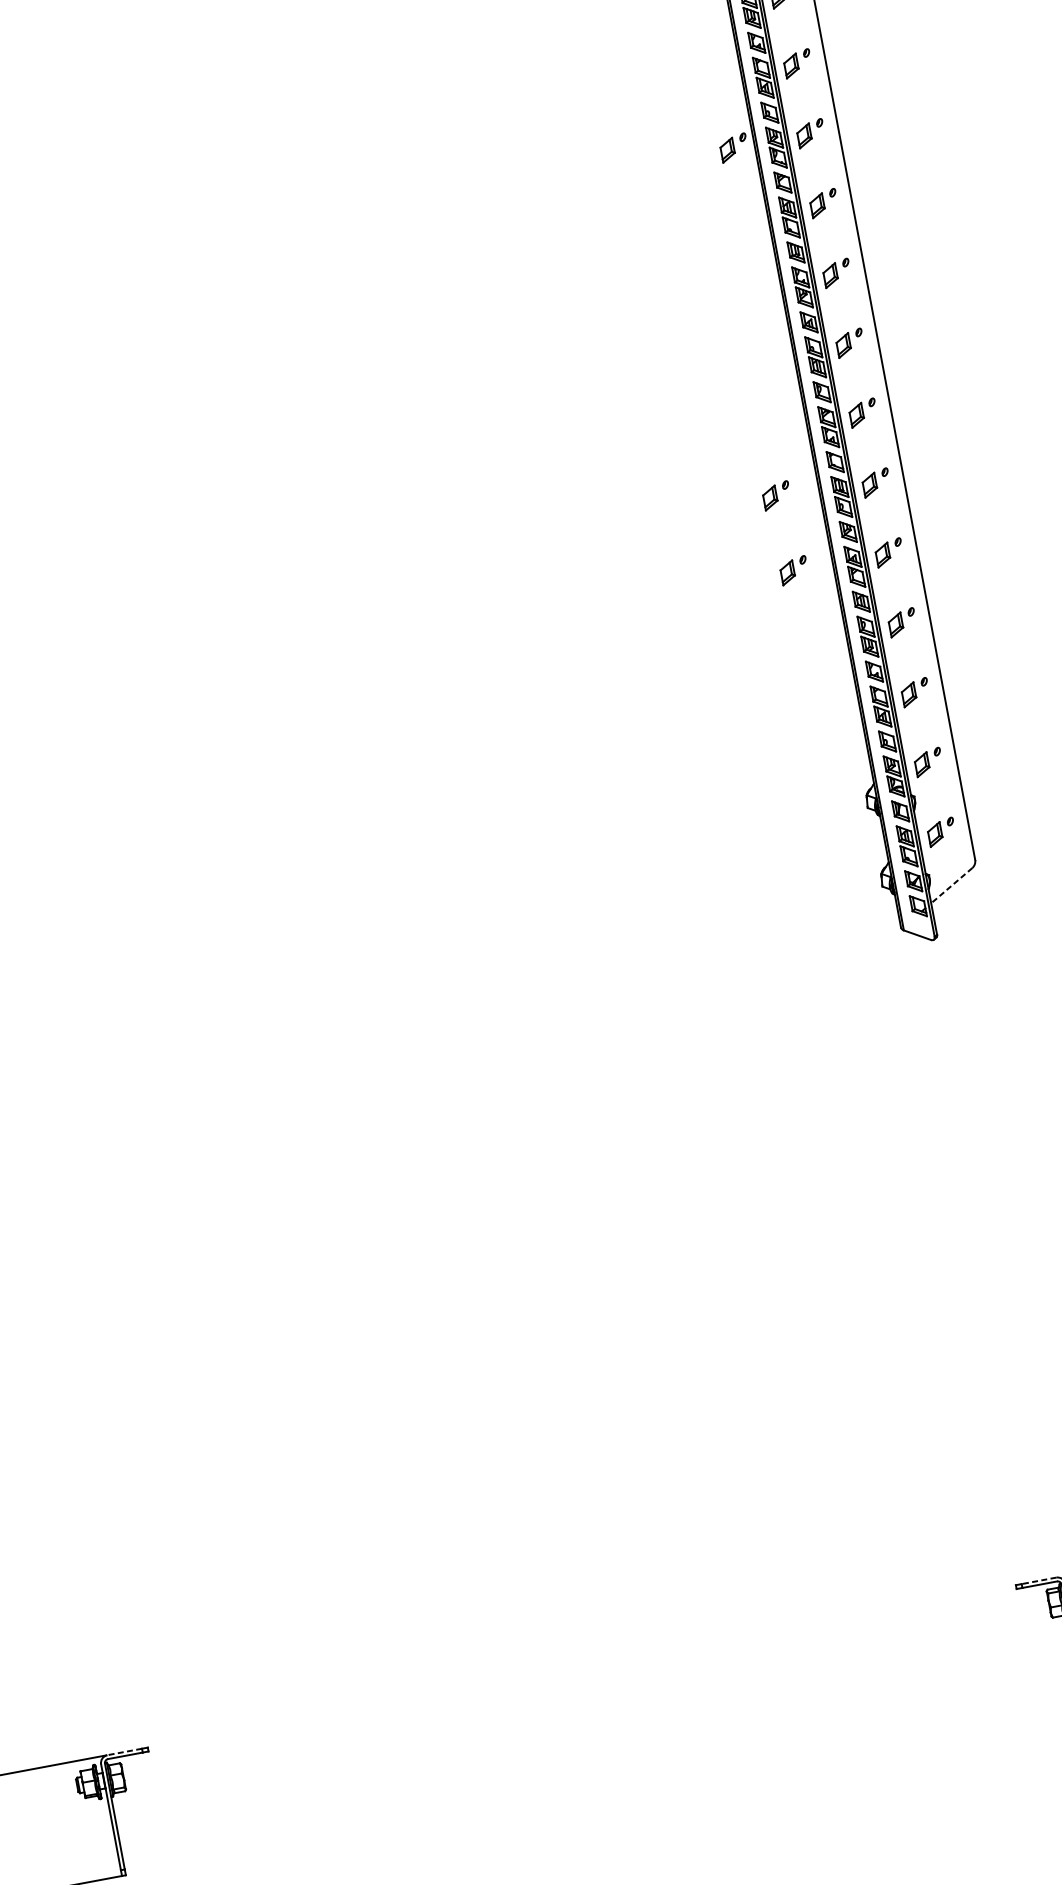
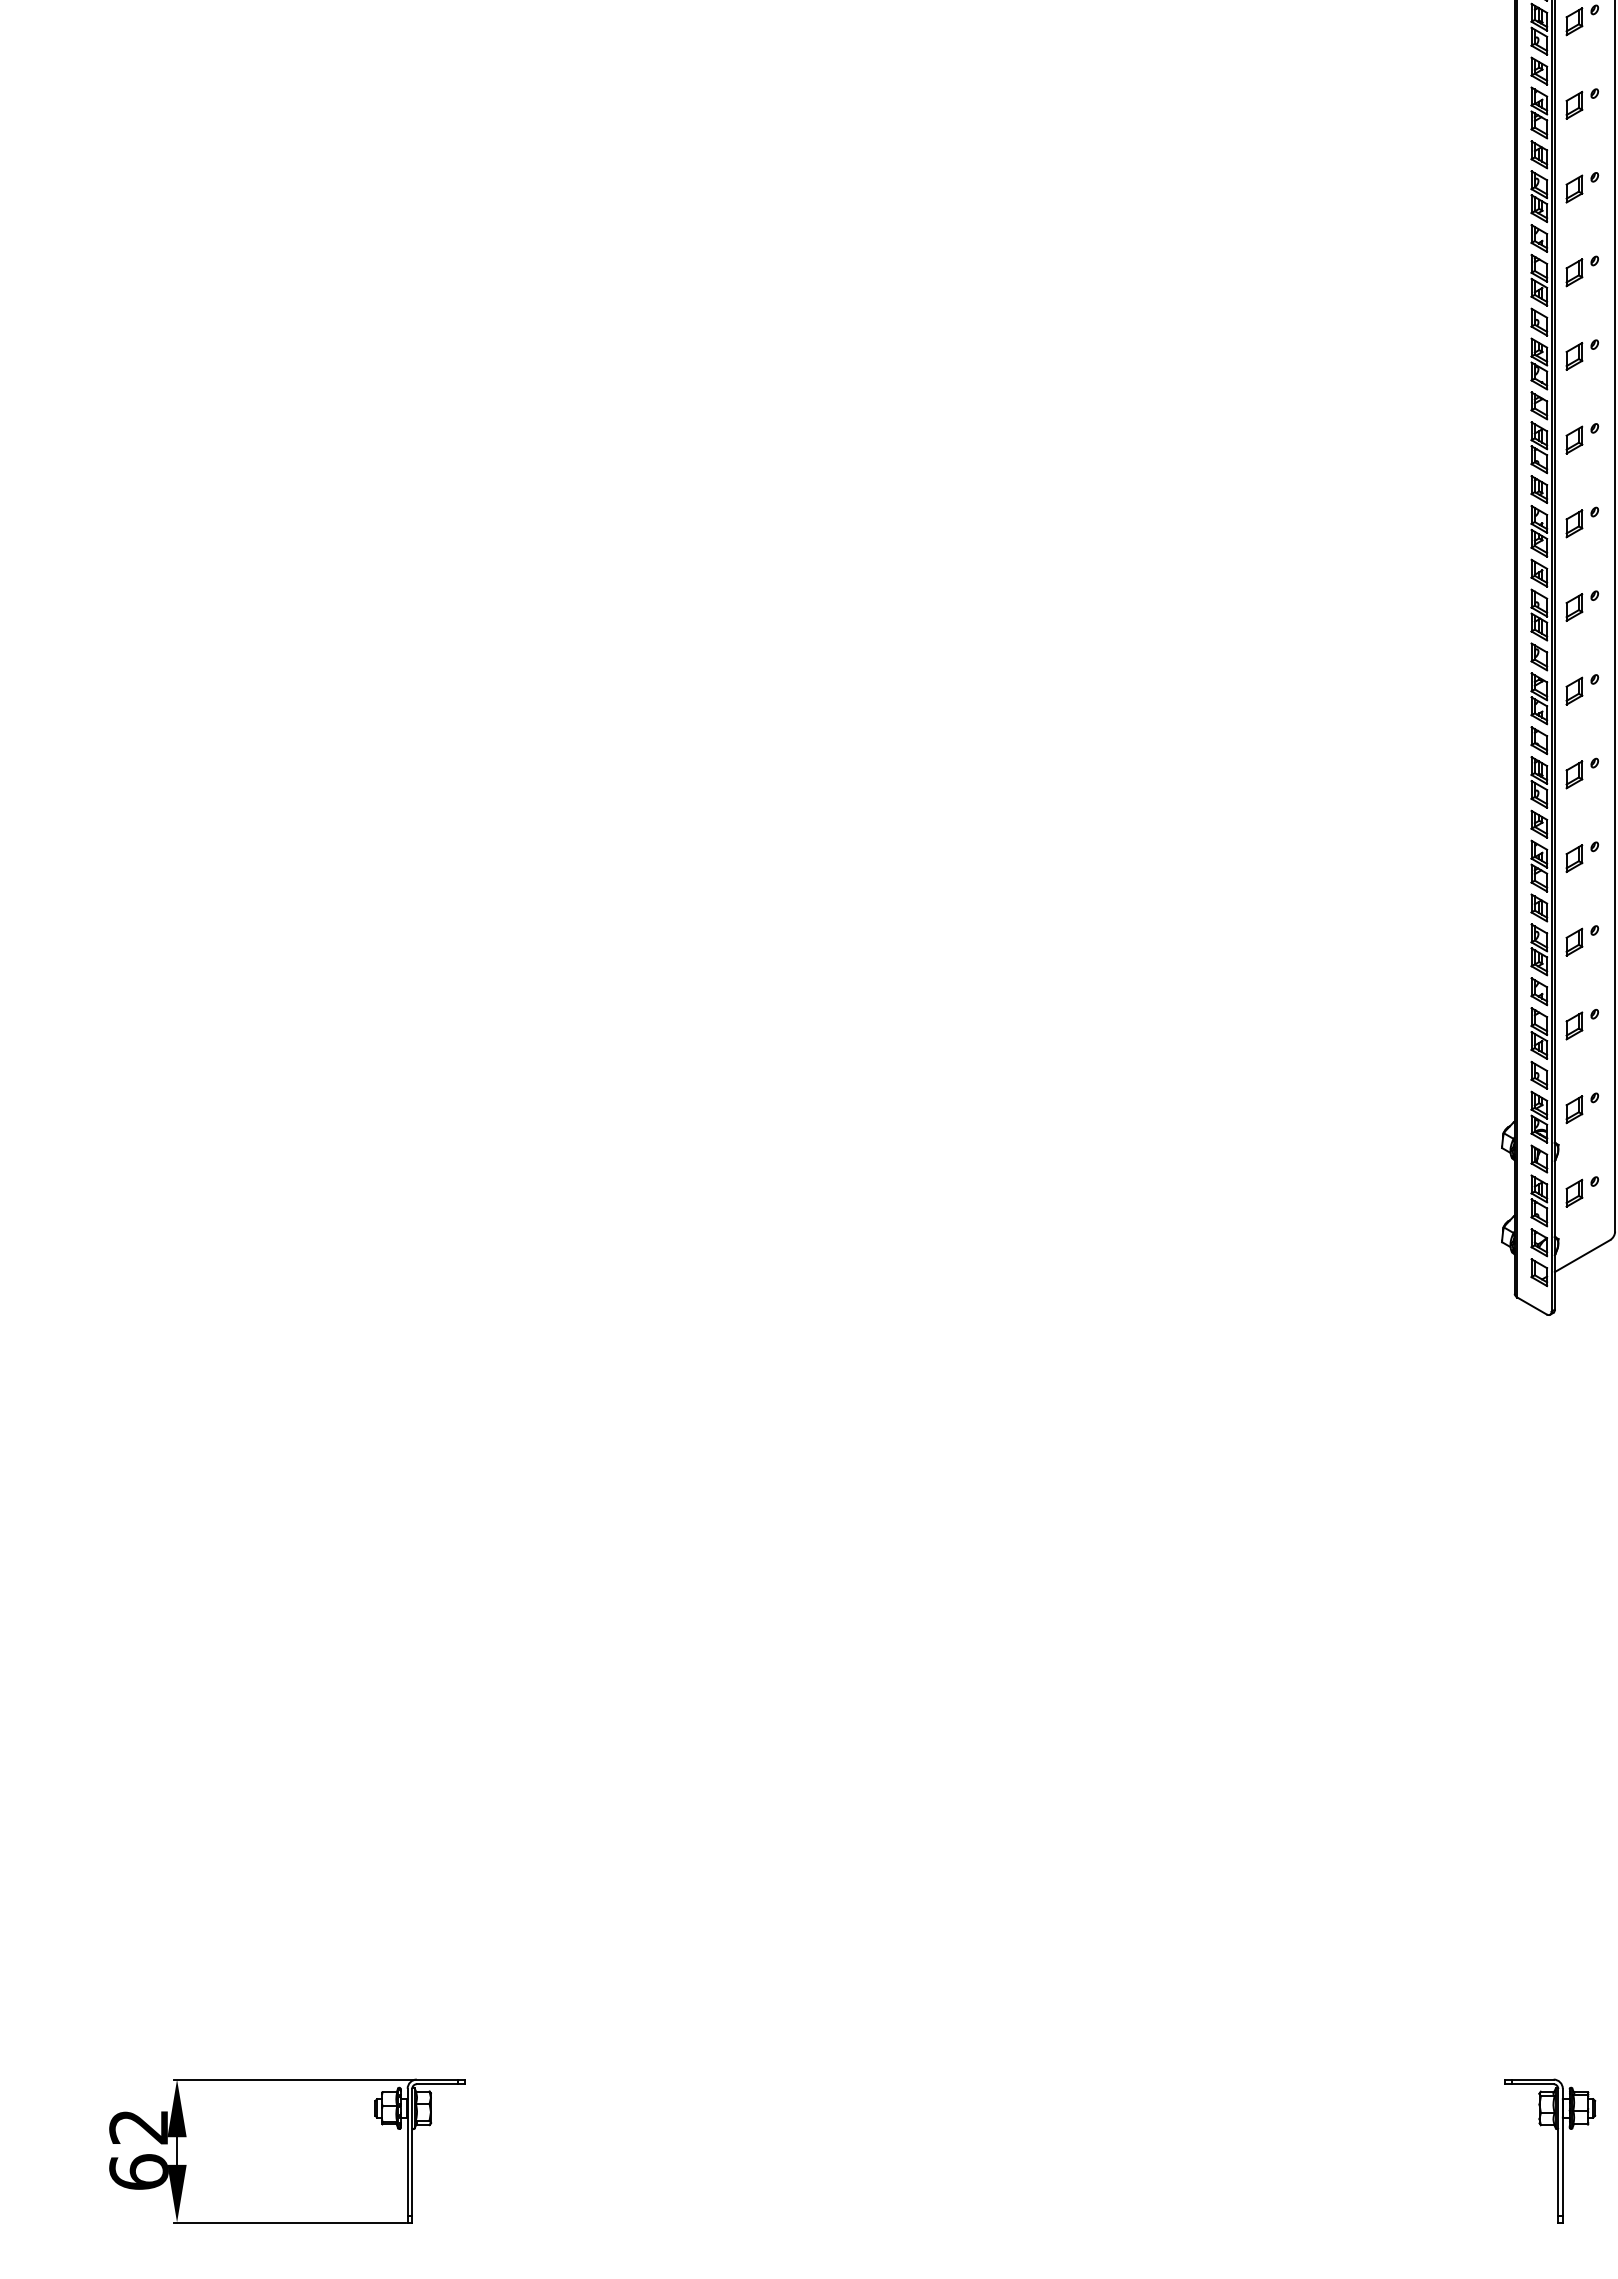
part: (734, 147) -> (1490, 354), removed
part: (776, 495) -> (1464, 766), removed
part: (793, 570) -> (1467, 856), removed
line: (951, 886) -> (1582, 1256), dashed -> solid
line: (1038, 1580) -> (1532, 2079), dashed -> solid
line: (124, 1751) -> (437, 2079), dashed -> solid

